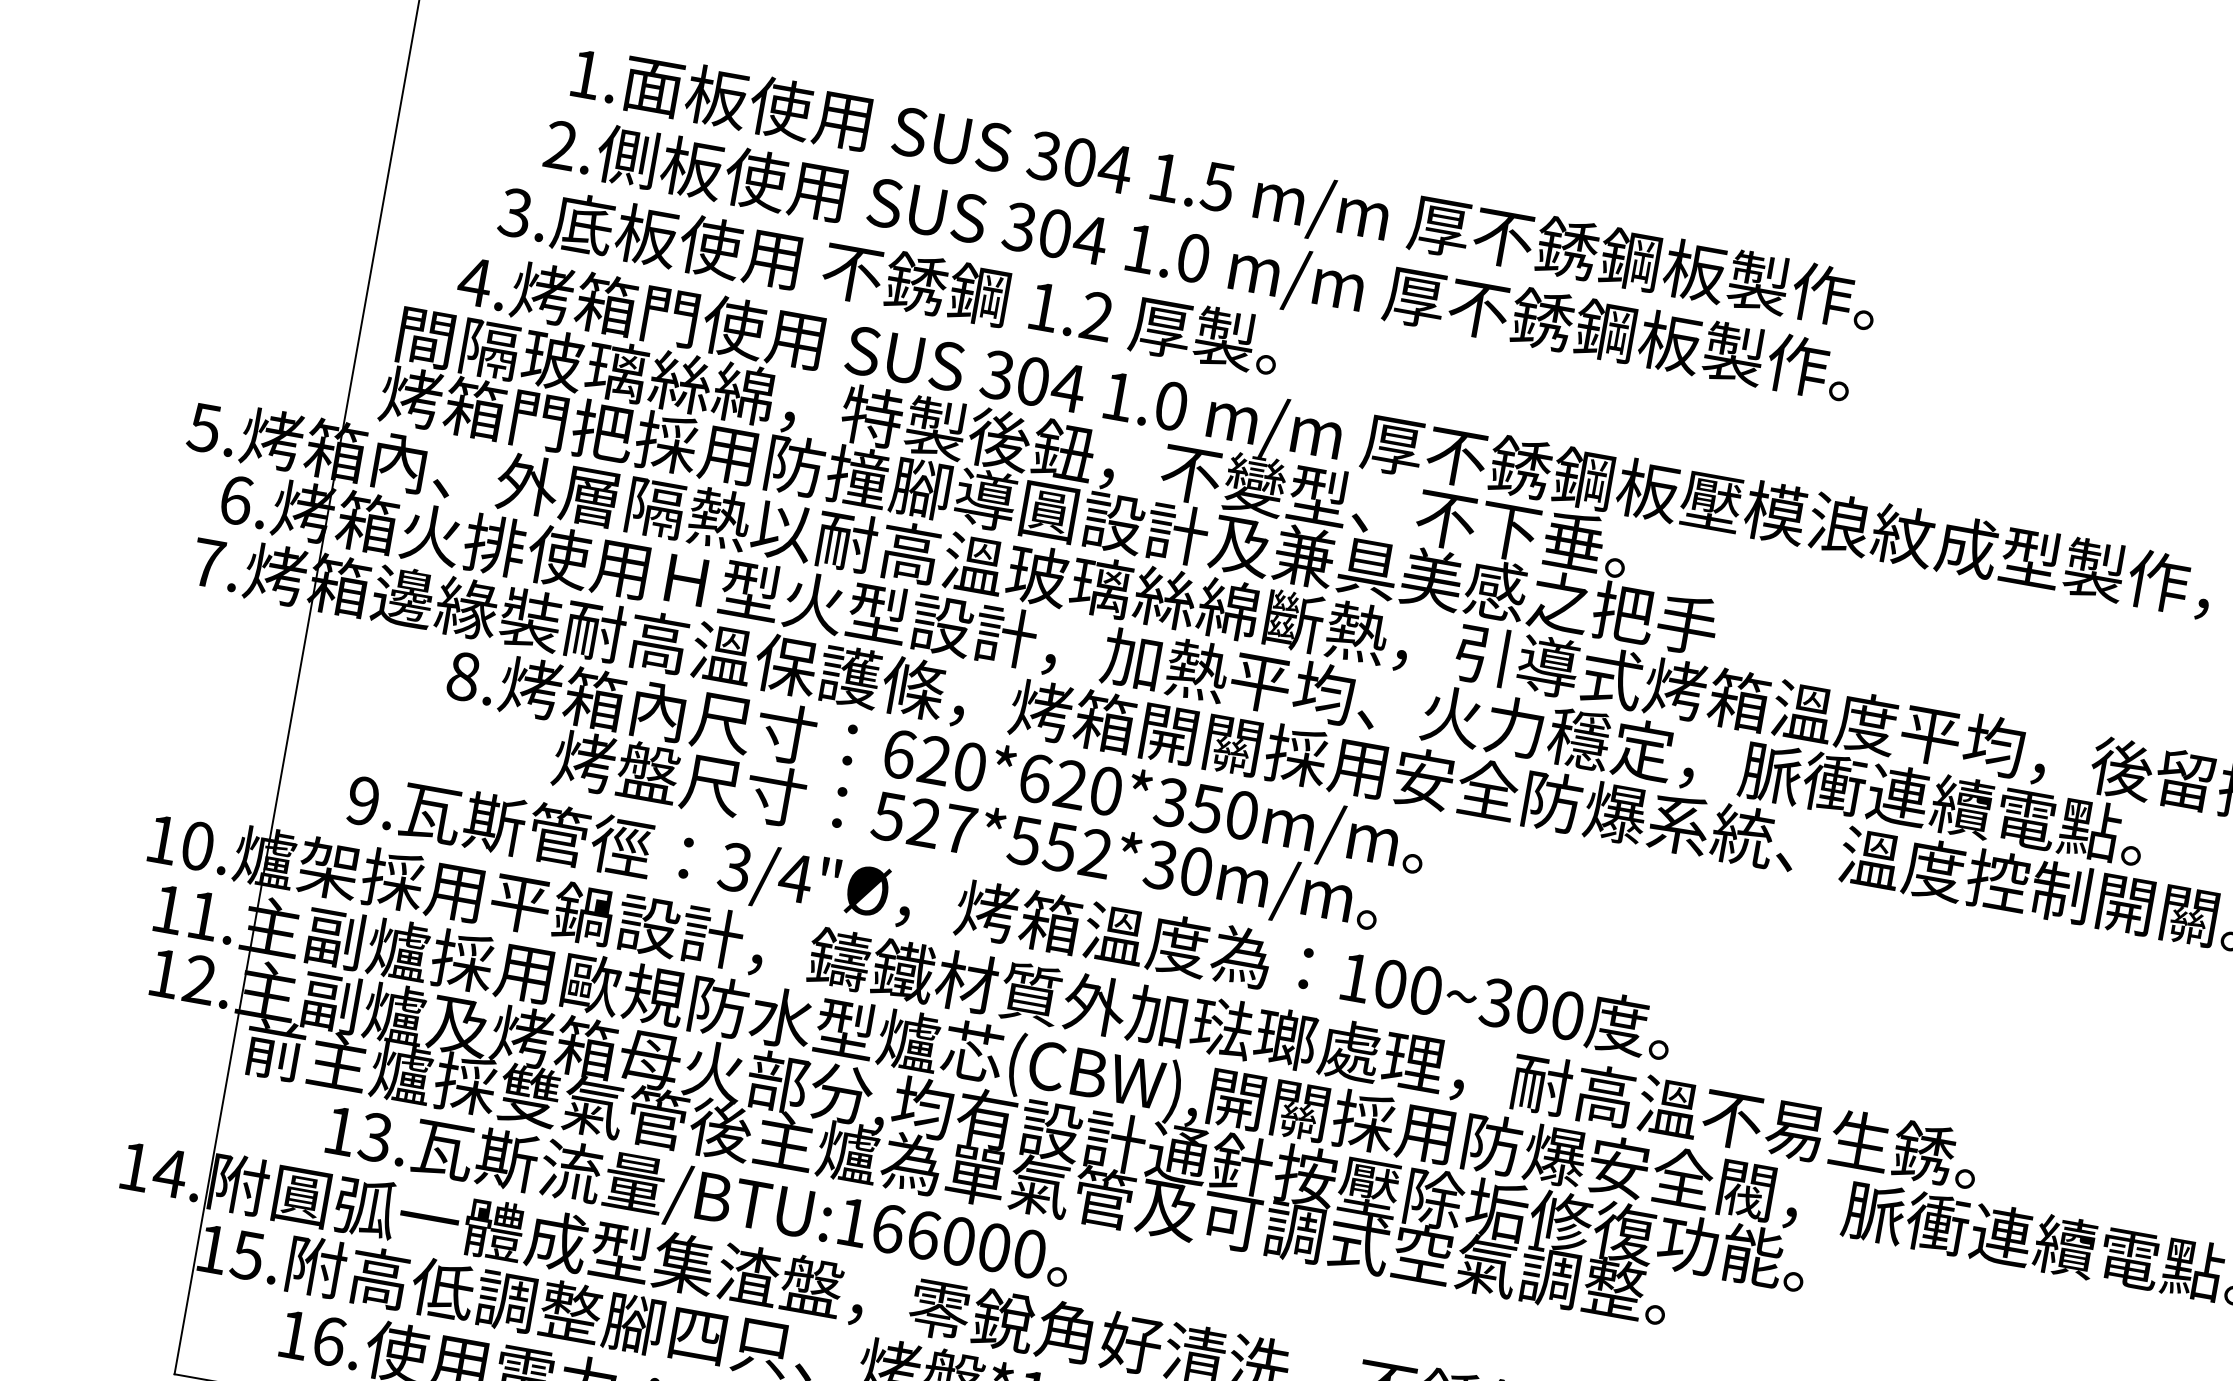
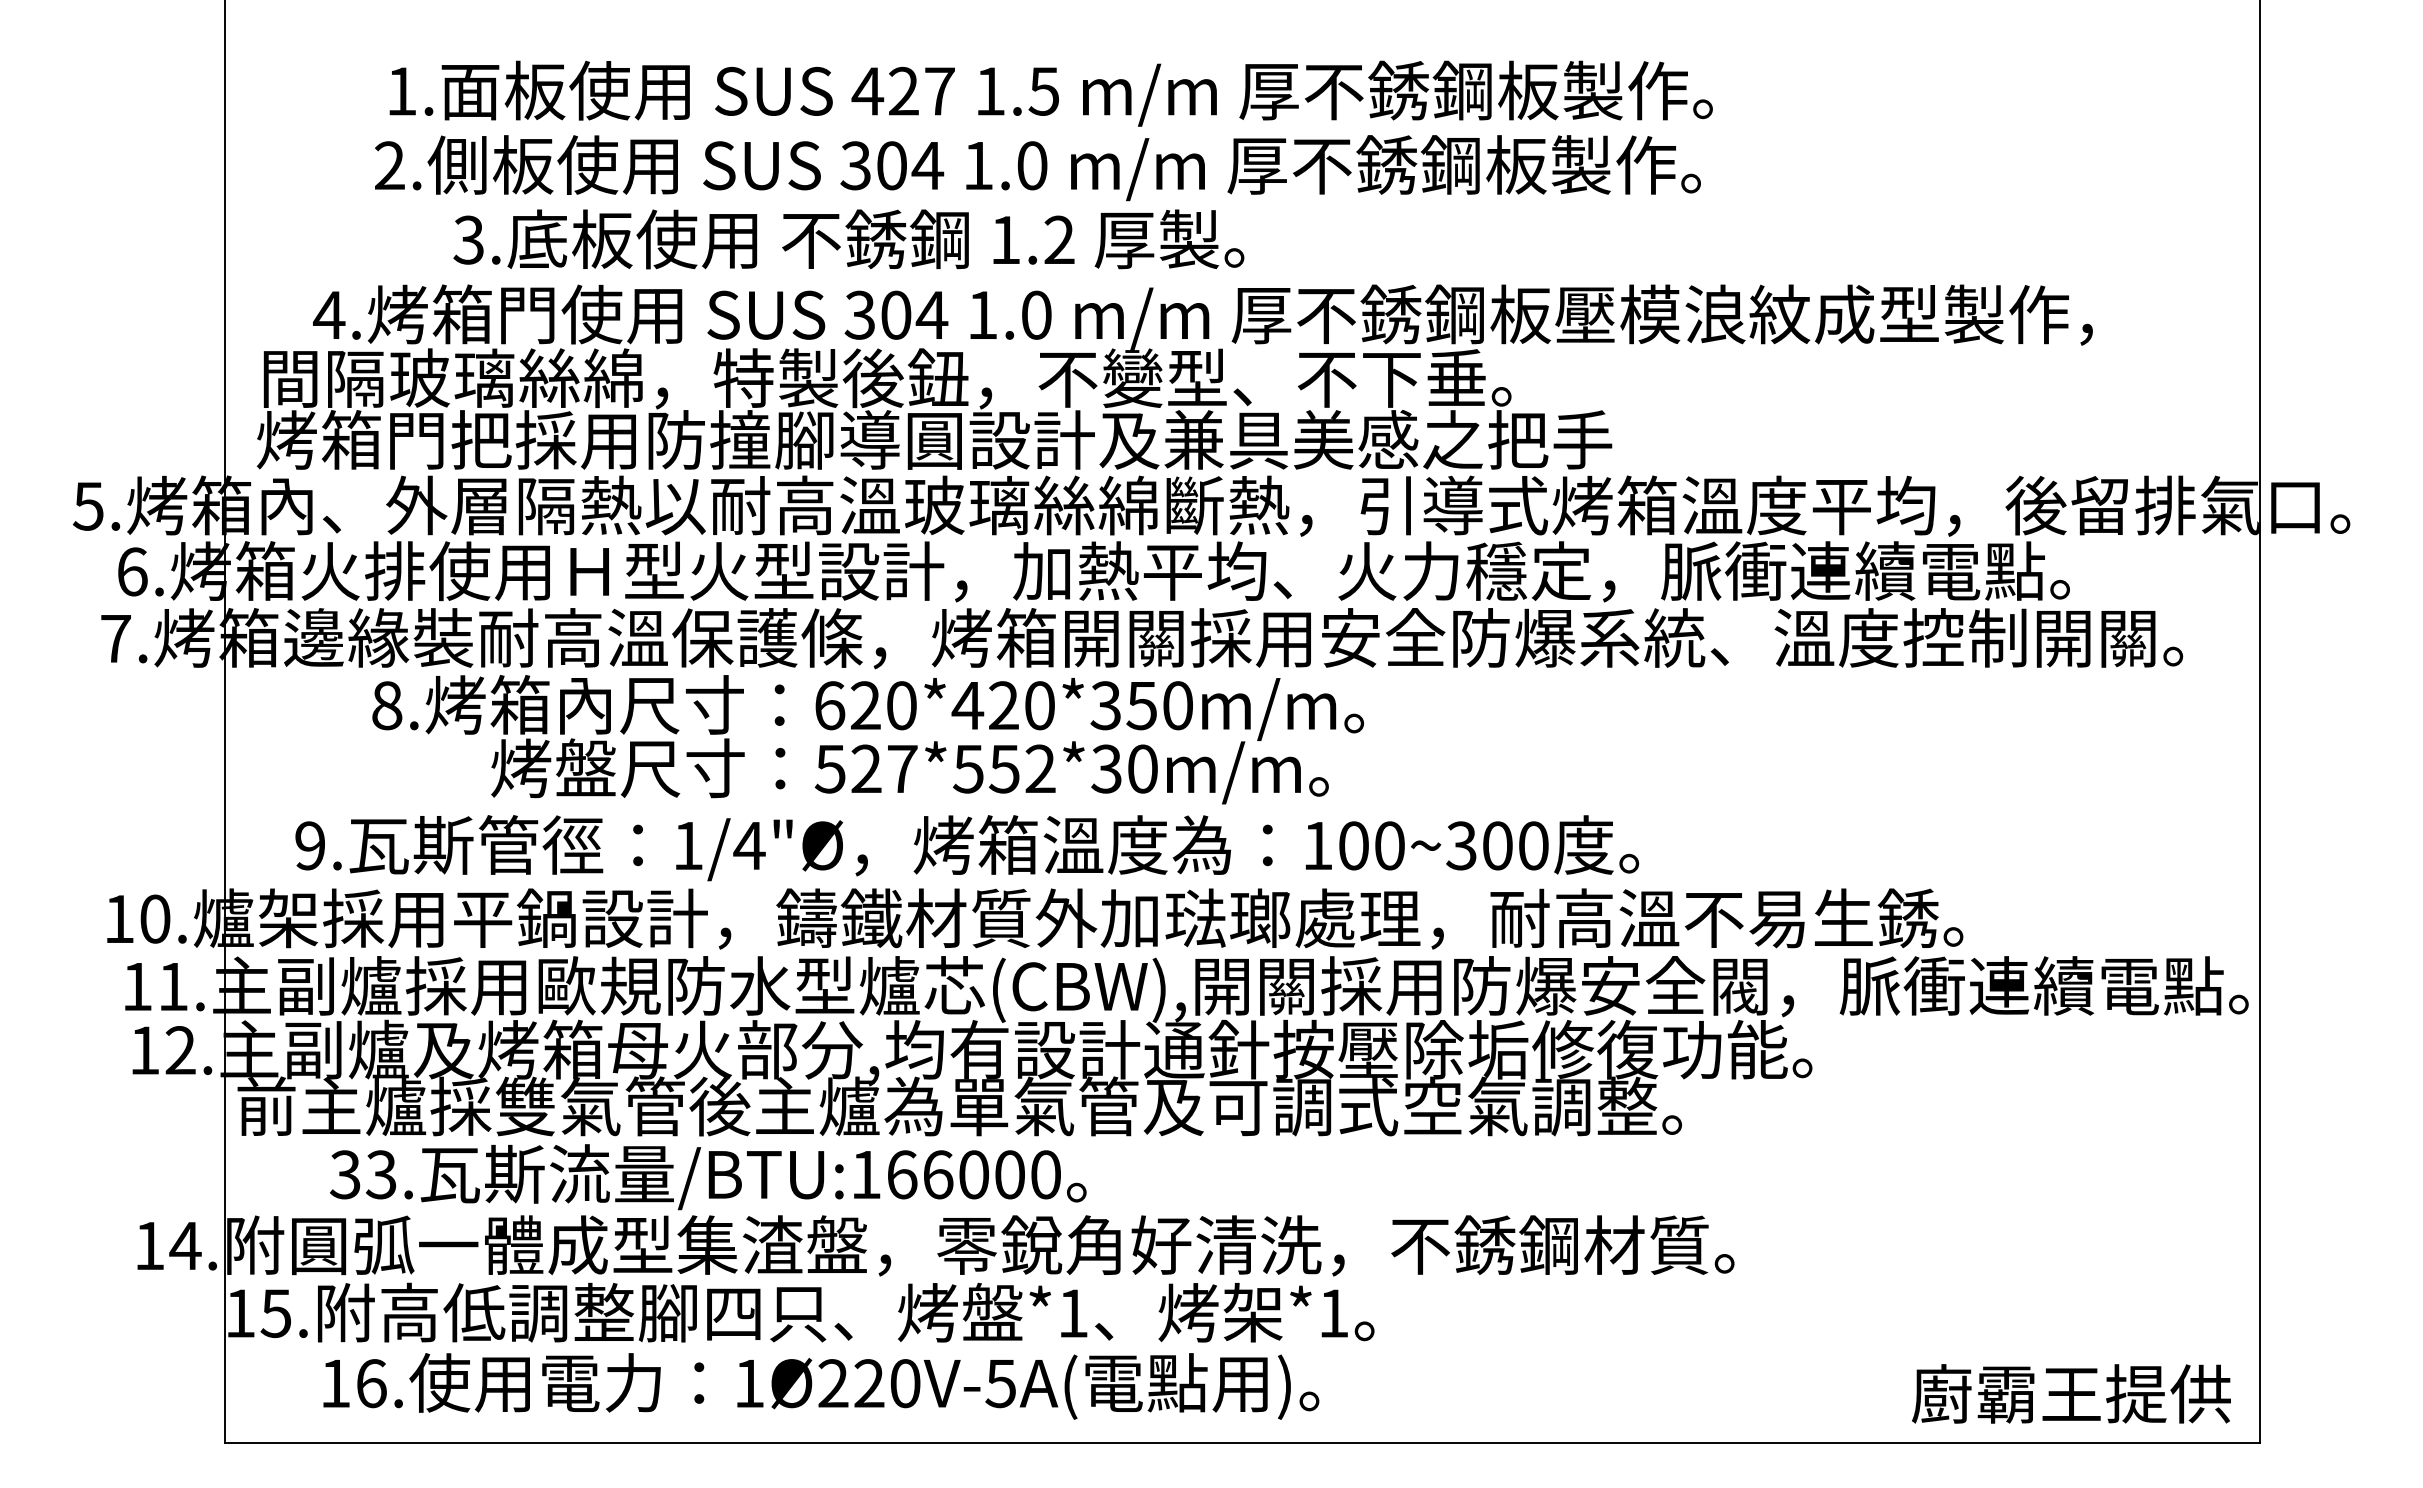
text: (1079, 161) -> (903, 90), 304 -> 427
text: (889, 278) -> (848, 239), moved
text: (1034, 778) -> (967, 705), 620*620*350m/m -> 620*420*350m/m
text: (734, 866) -> (687, 845), 3/4"Ø -> 1/4"Ø
text: (340, 1130) -> (345, 1174), 13. -> 33.

